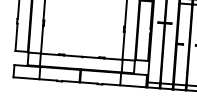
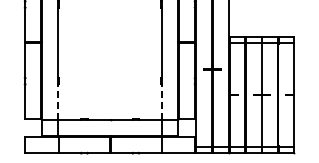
line: (42, 39) -> (58, 102), solid -> dashed
line: (123, 45) -> (162, 102), solid -> dashed

